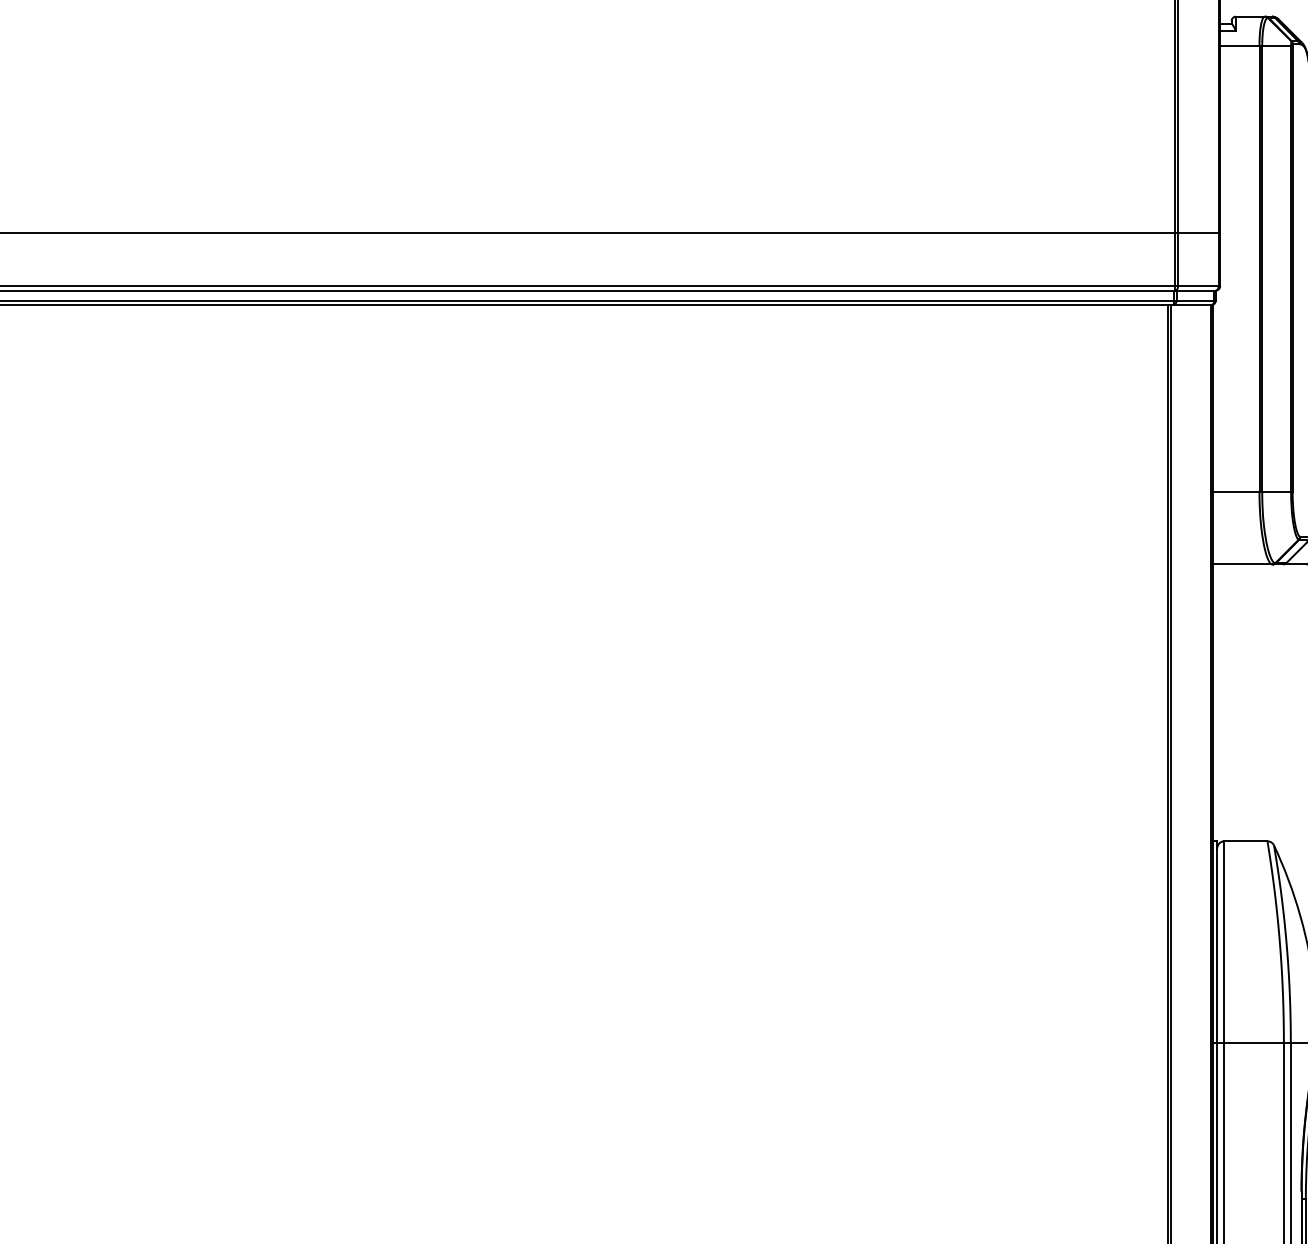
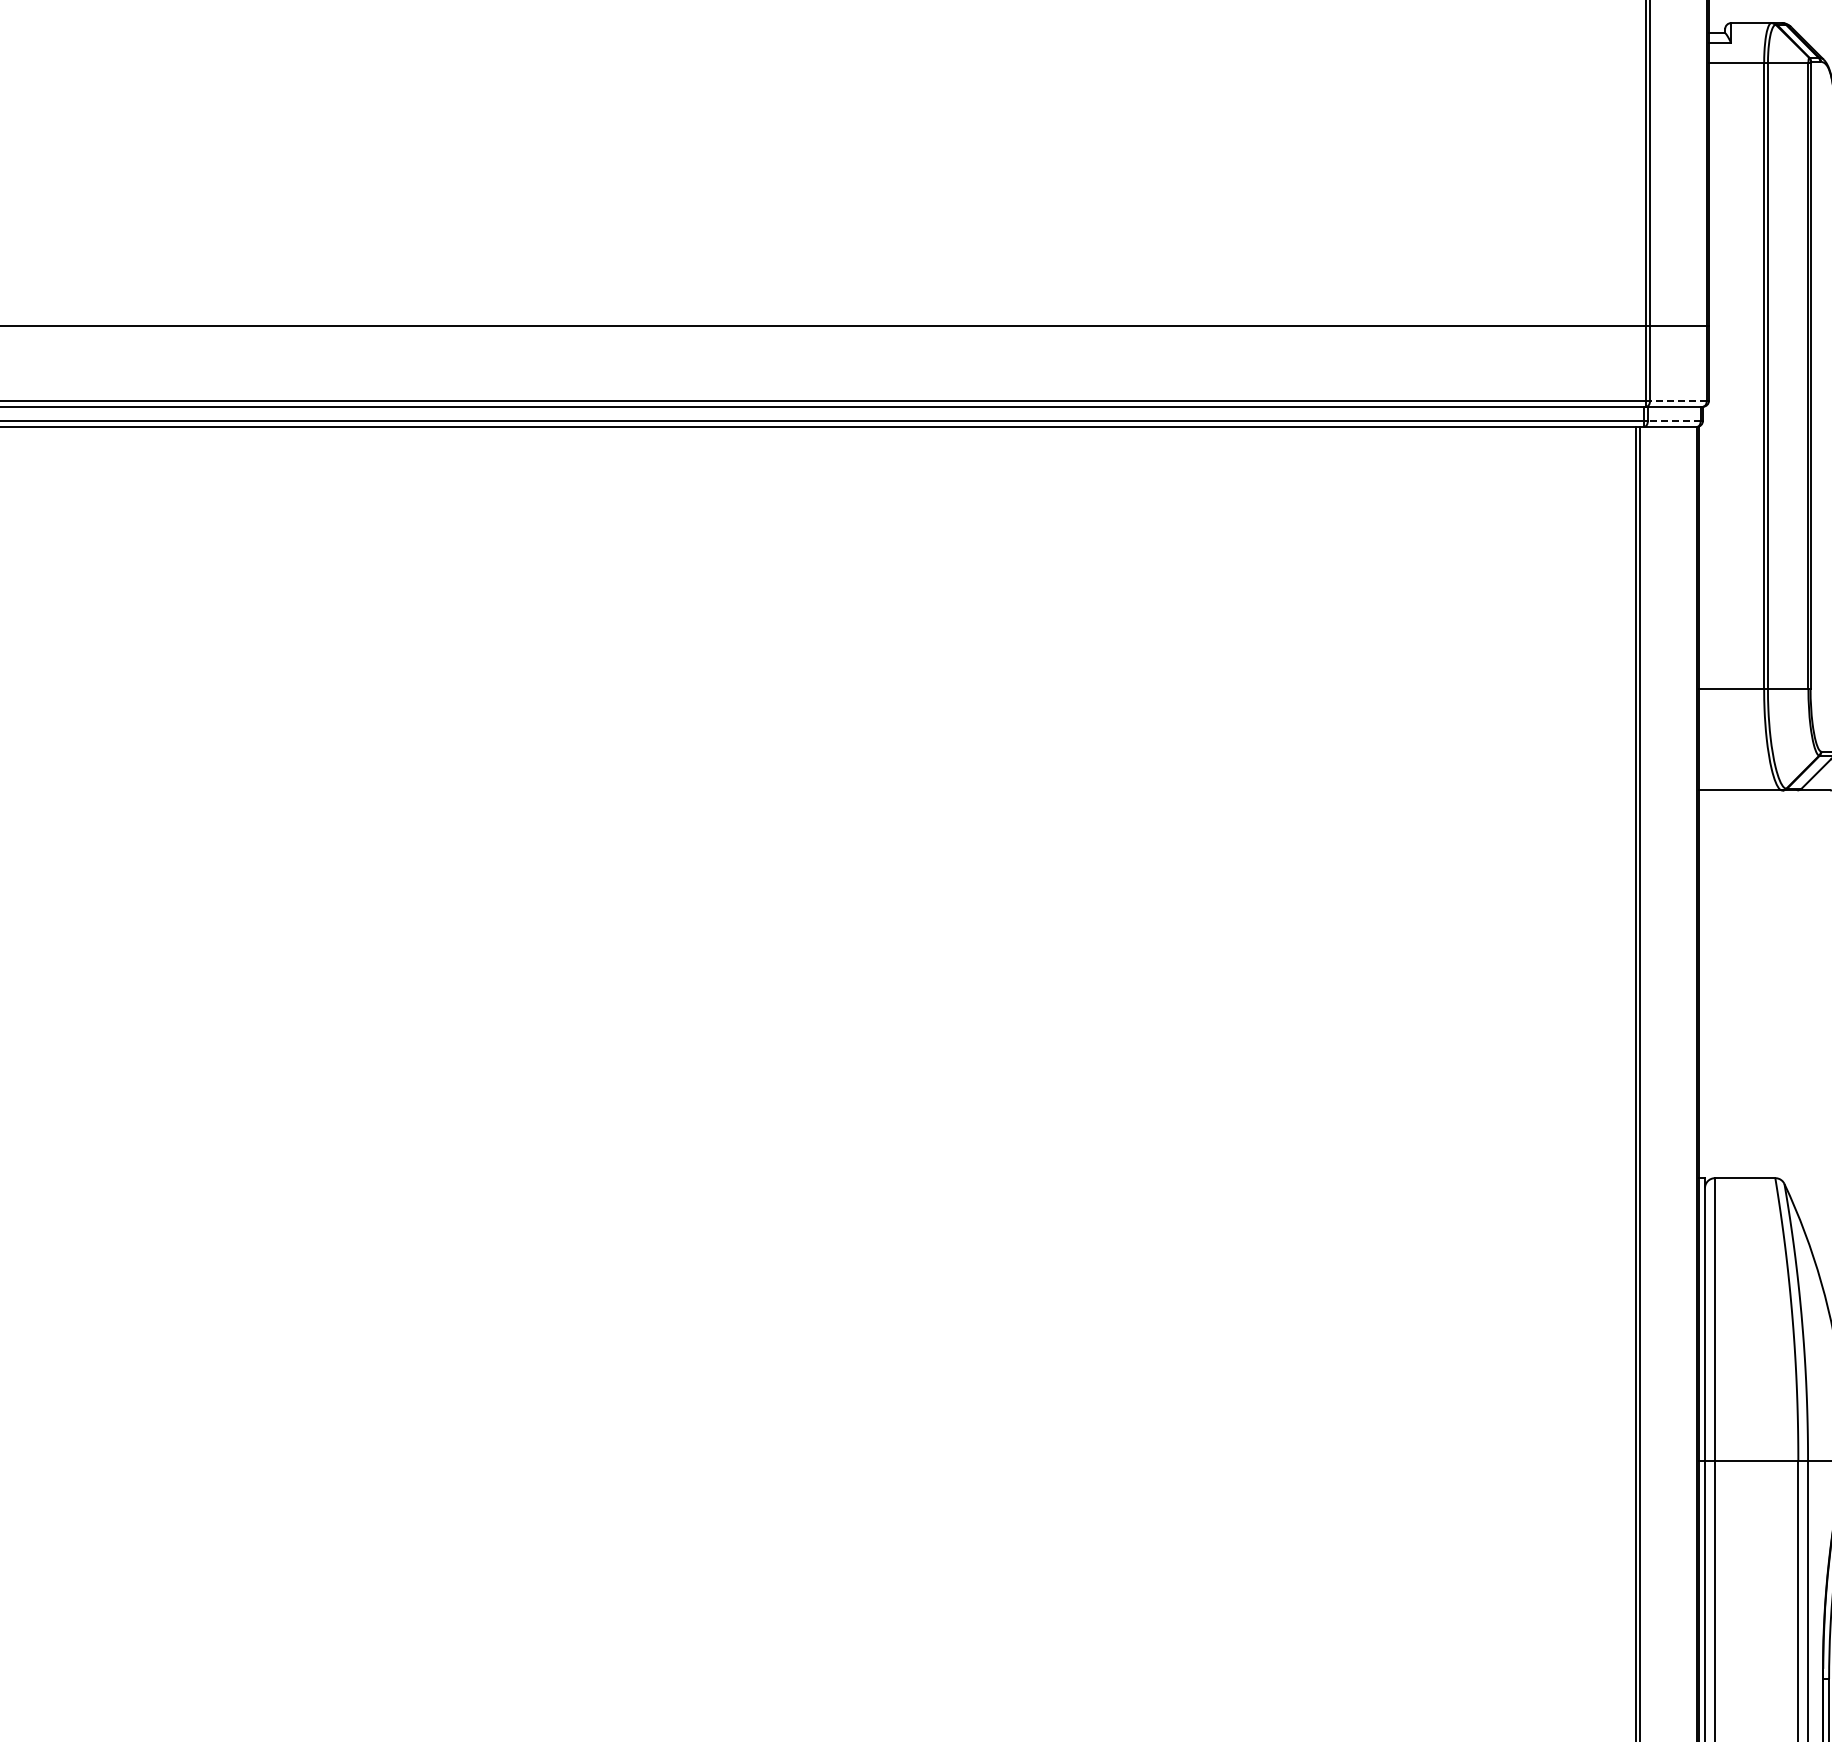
line: (1197, 286) -> (1677, 400), solid -> dashed
line: (1194, 300) -> (1673, 420), solid -> dashed

